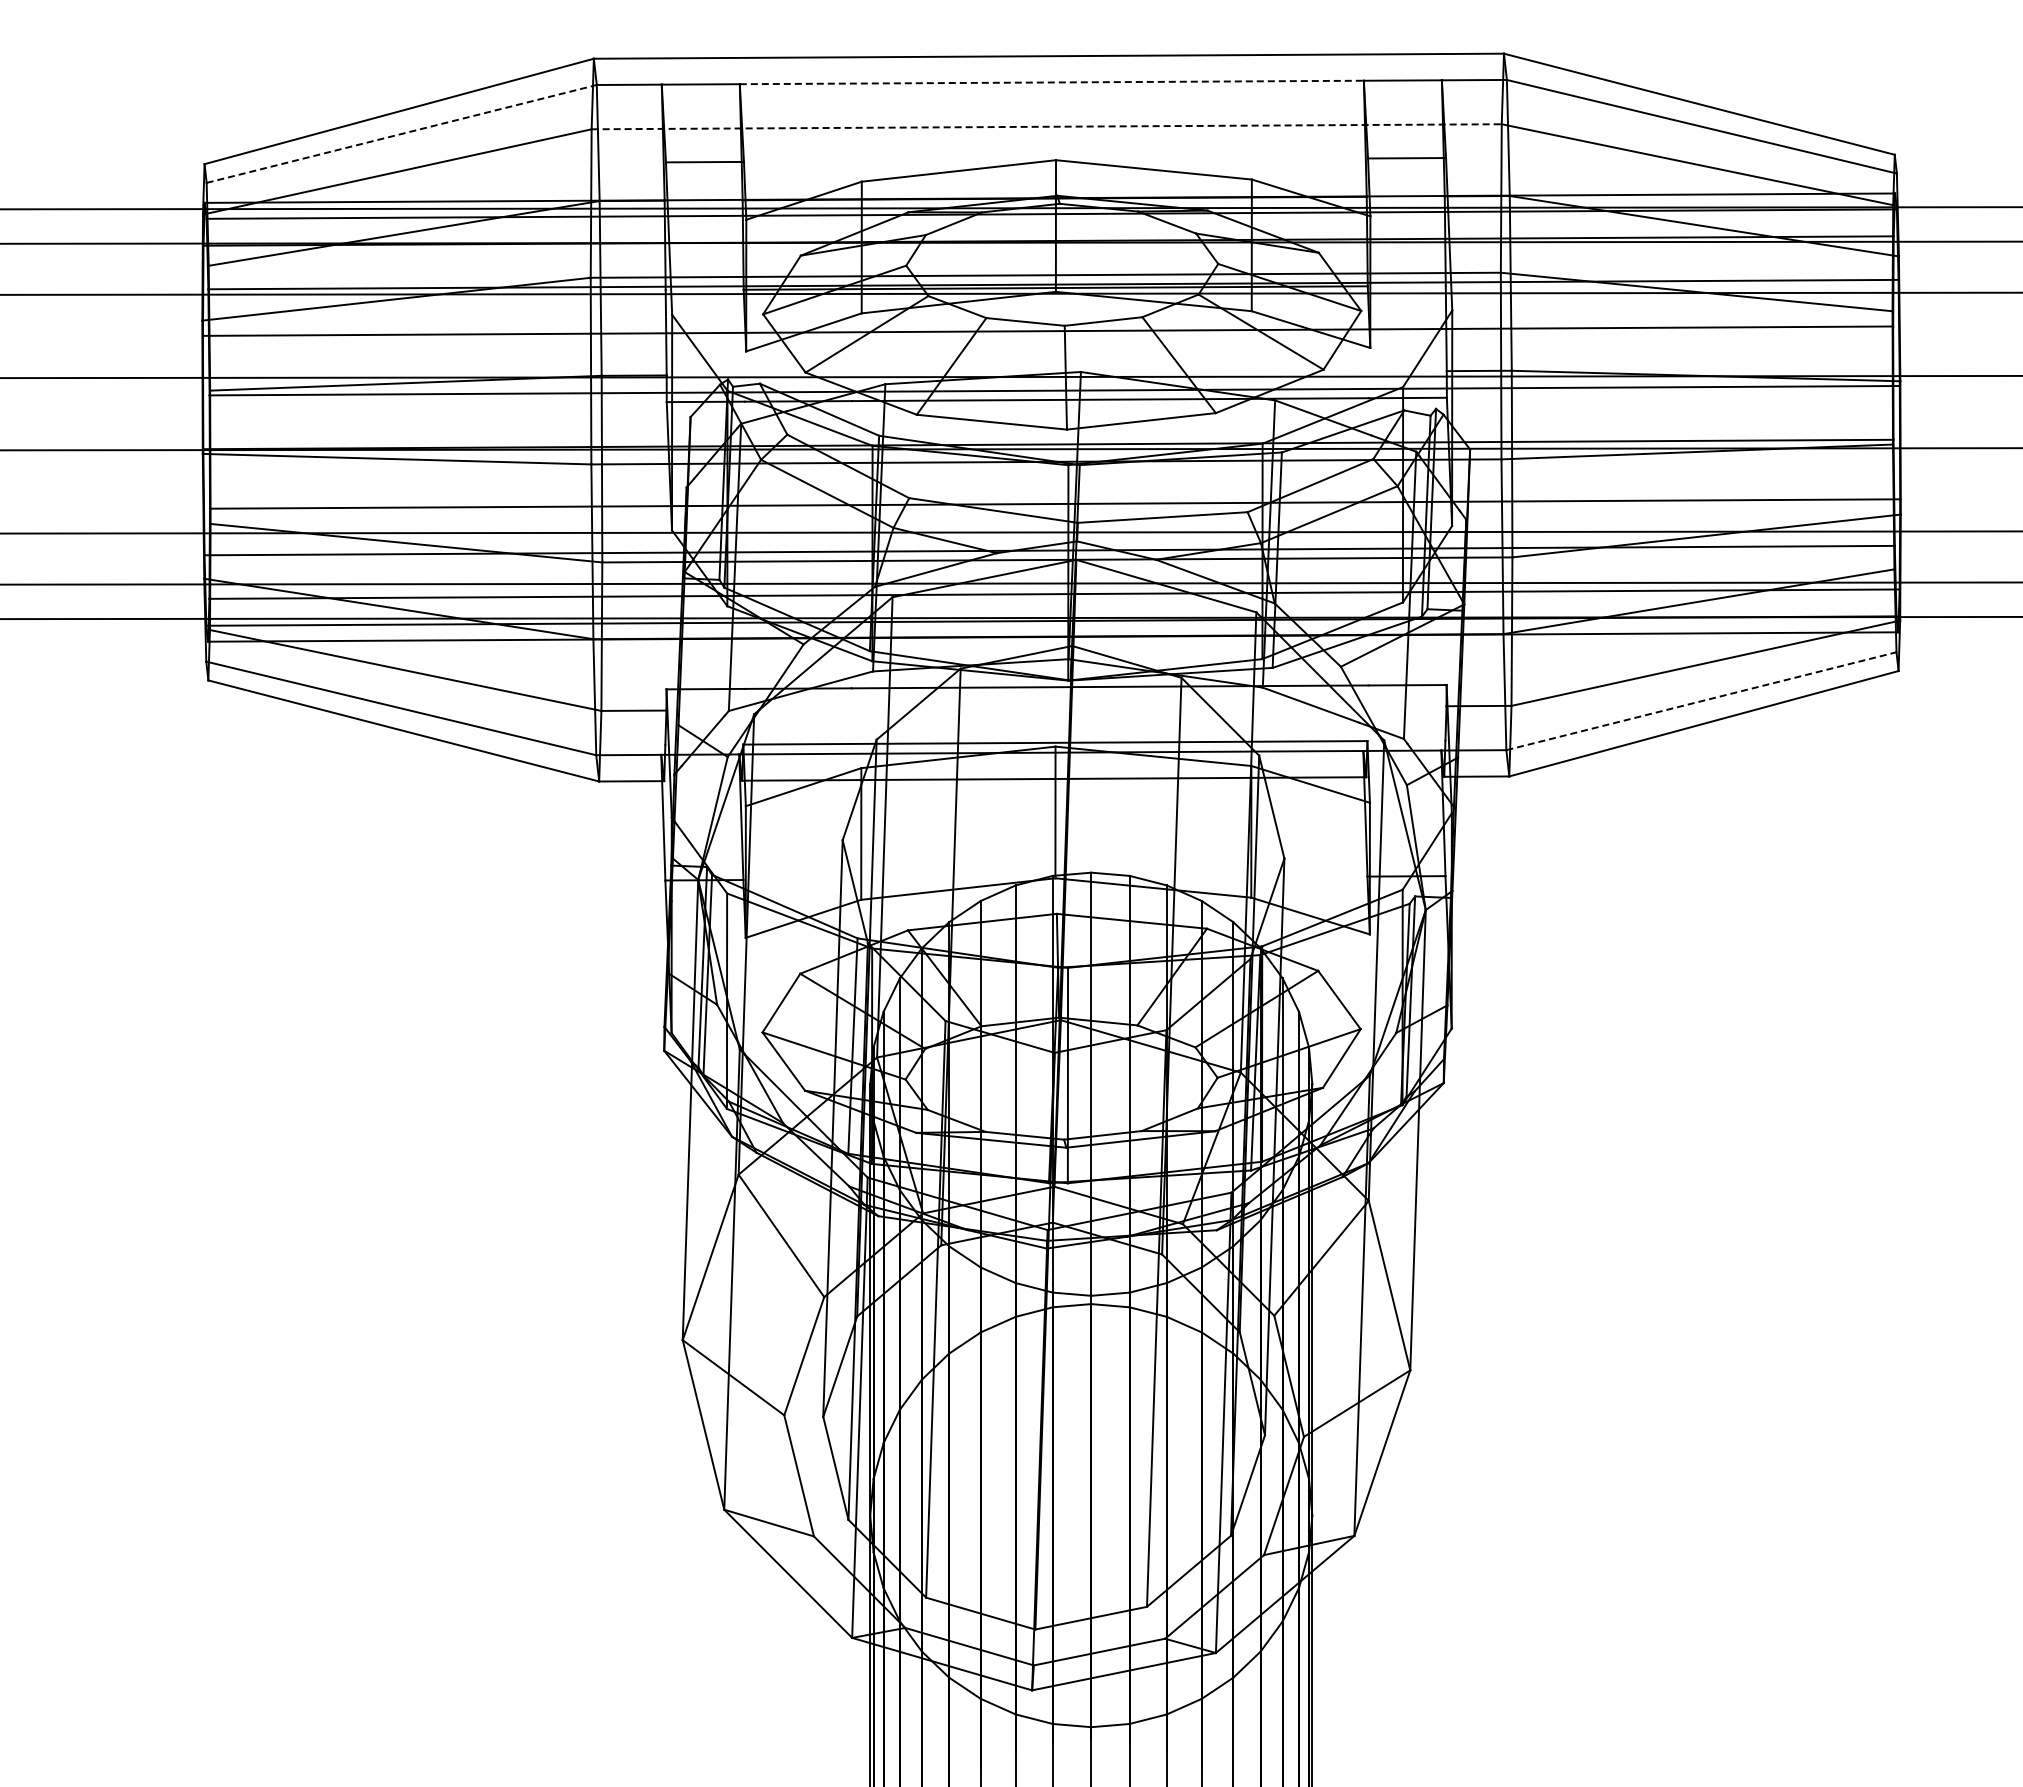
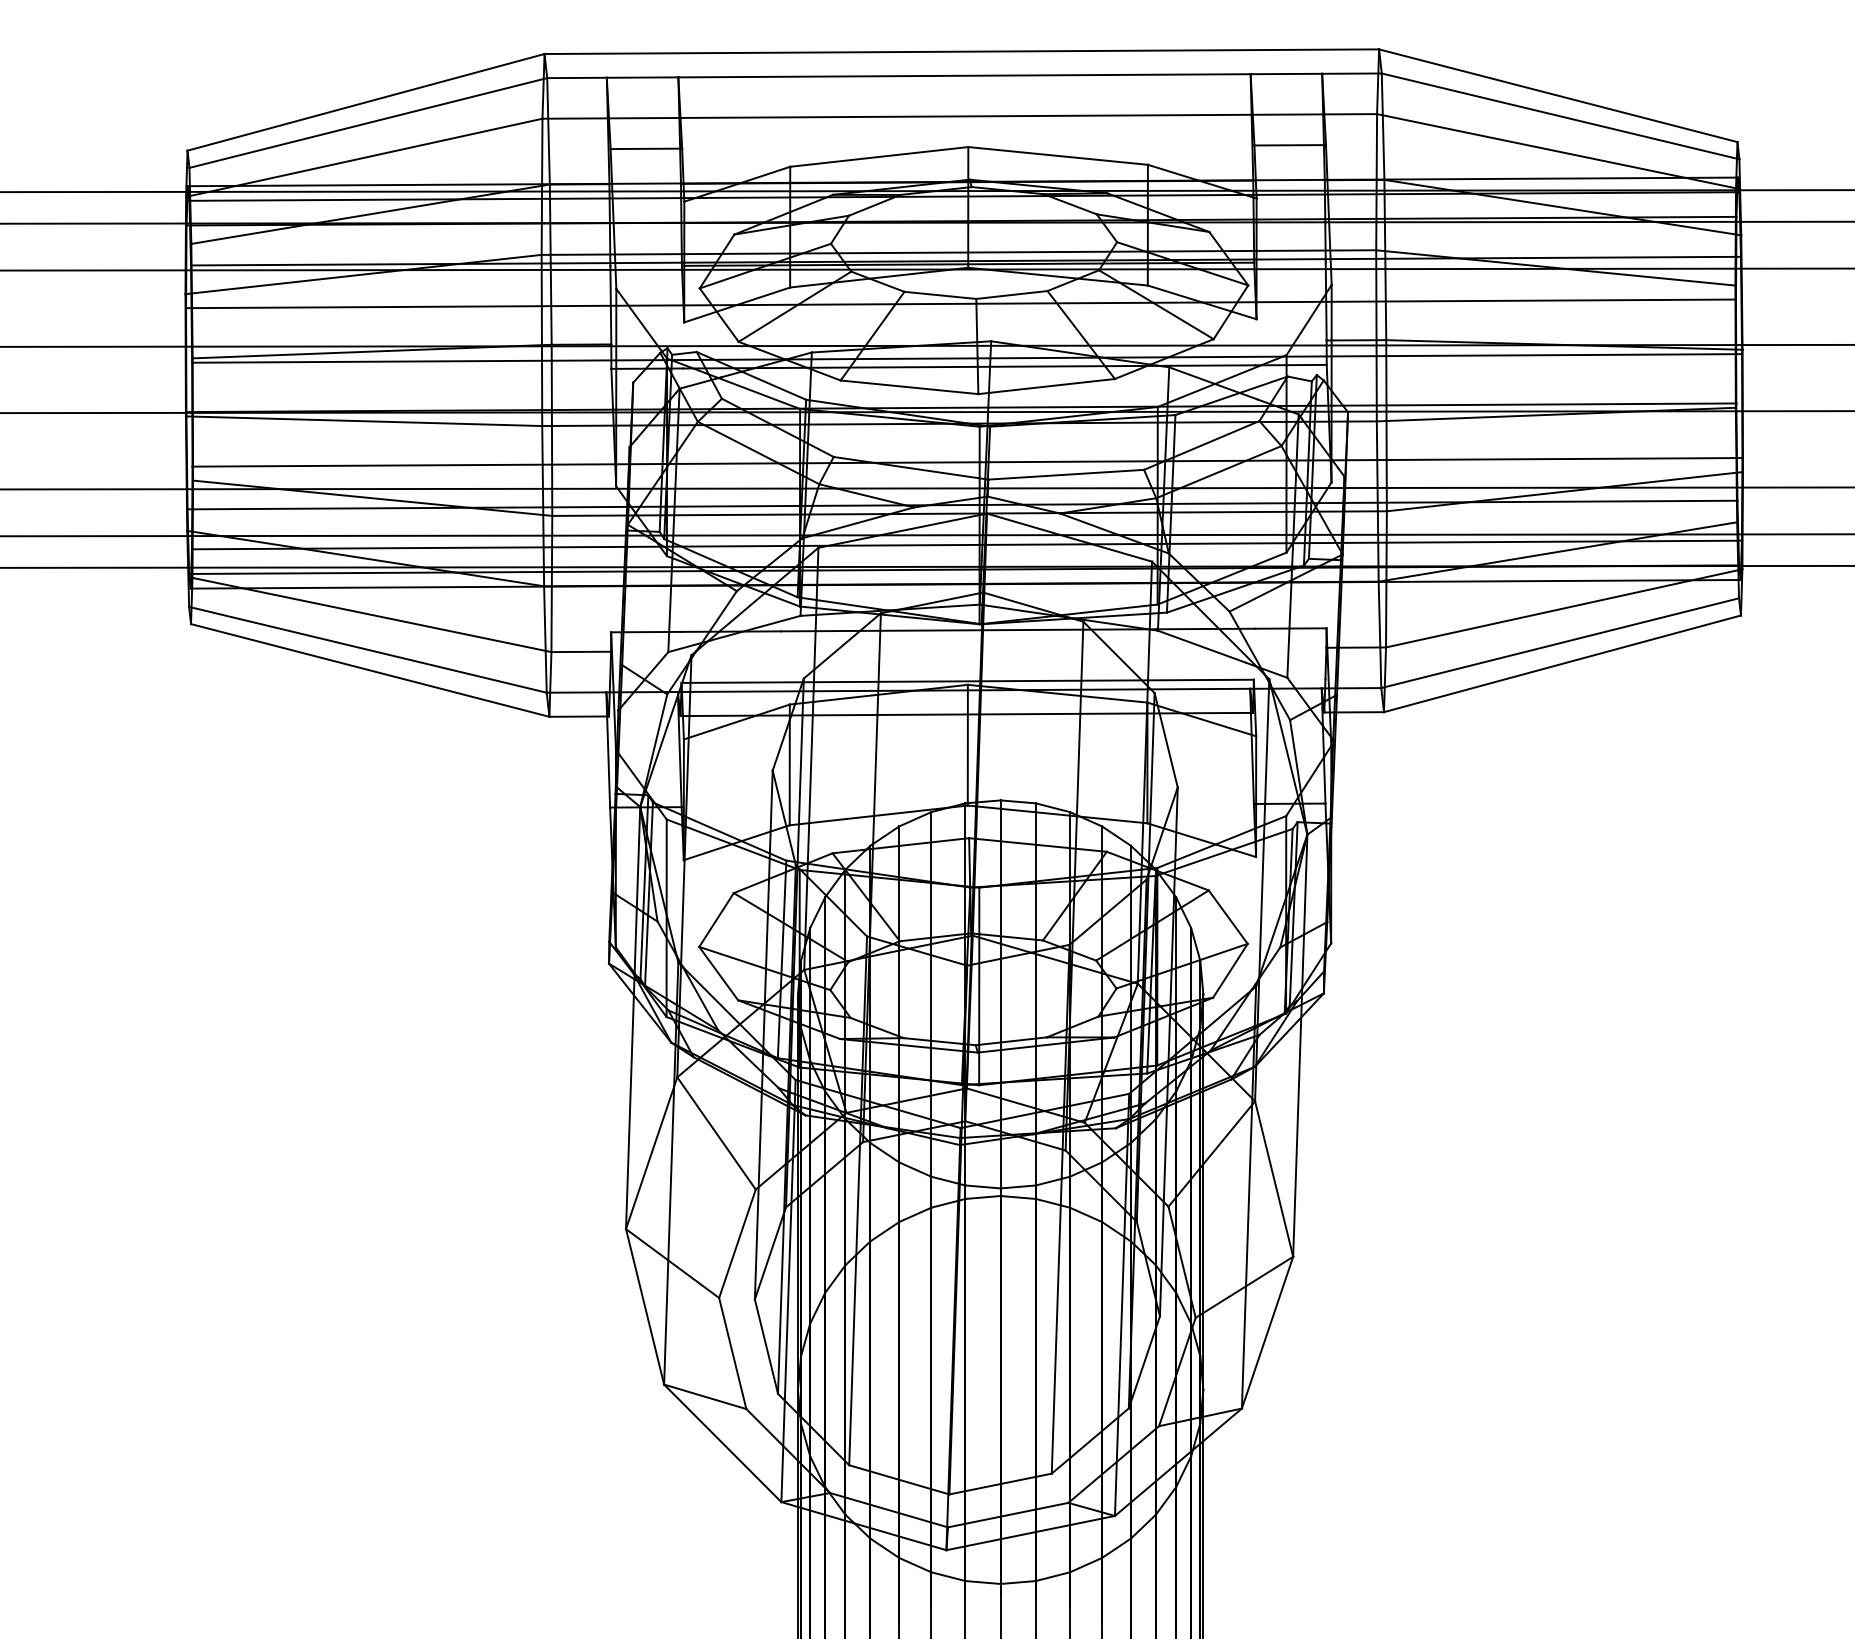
line: (1052, 82) -> (965, 75), dashed -> solid
line: (1047, 126) -> (960, 116), dashed -> solid
line: (402, 133) -> (369, 122), dashed -> solid
line: (1701, 701) -> (1560, 643), dashed -> solid

